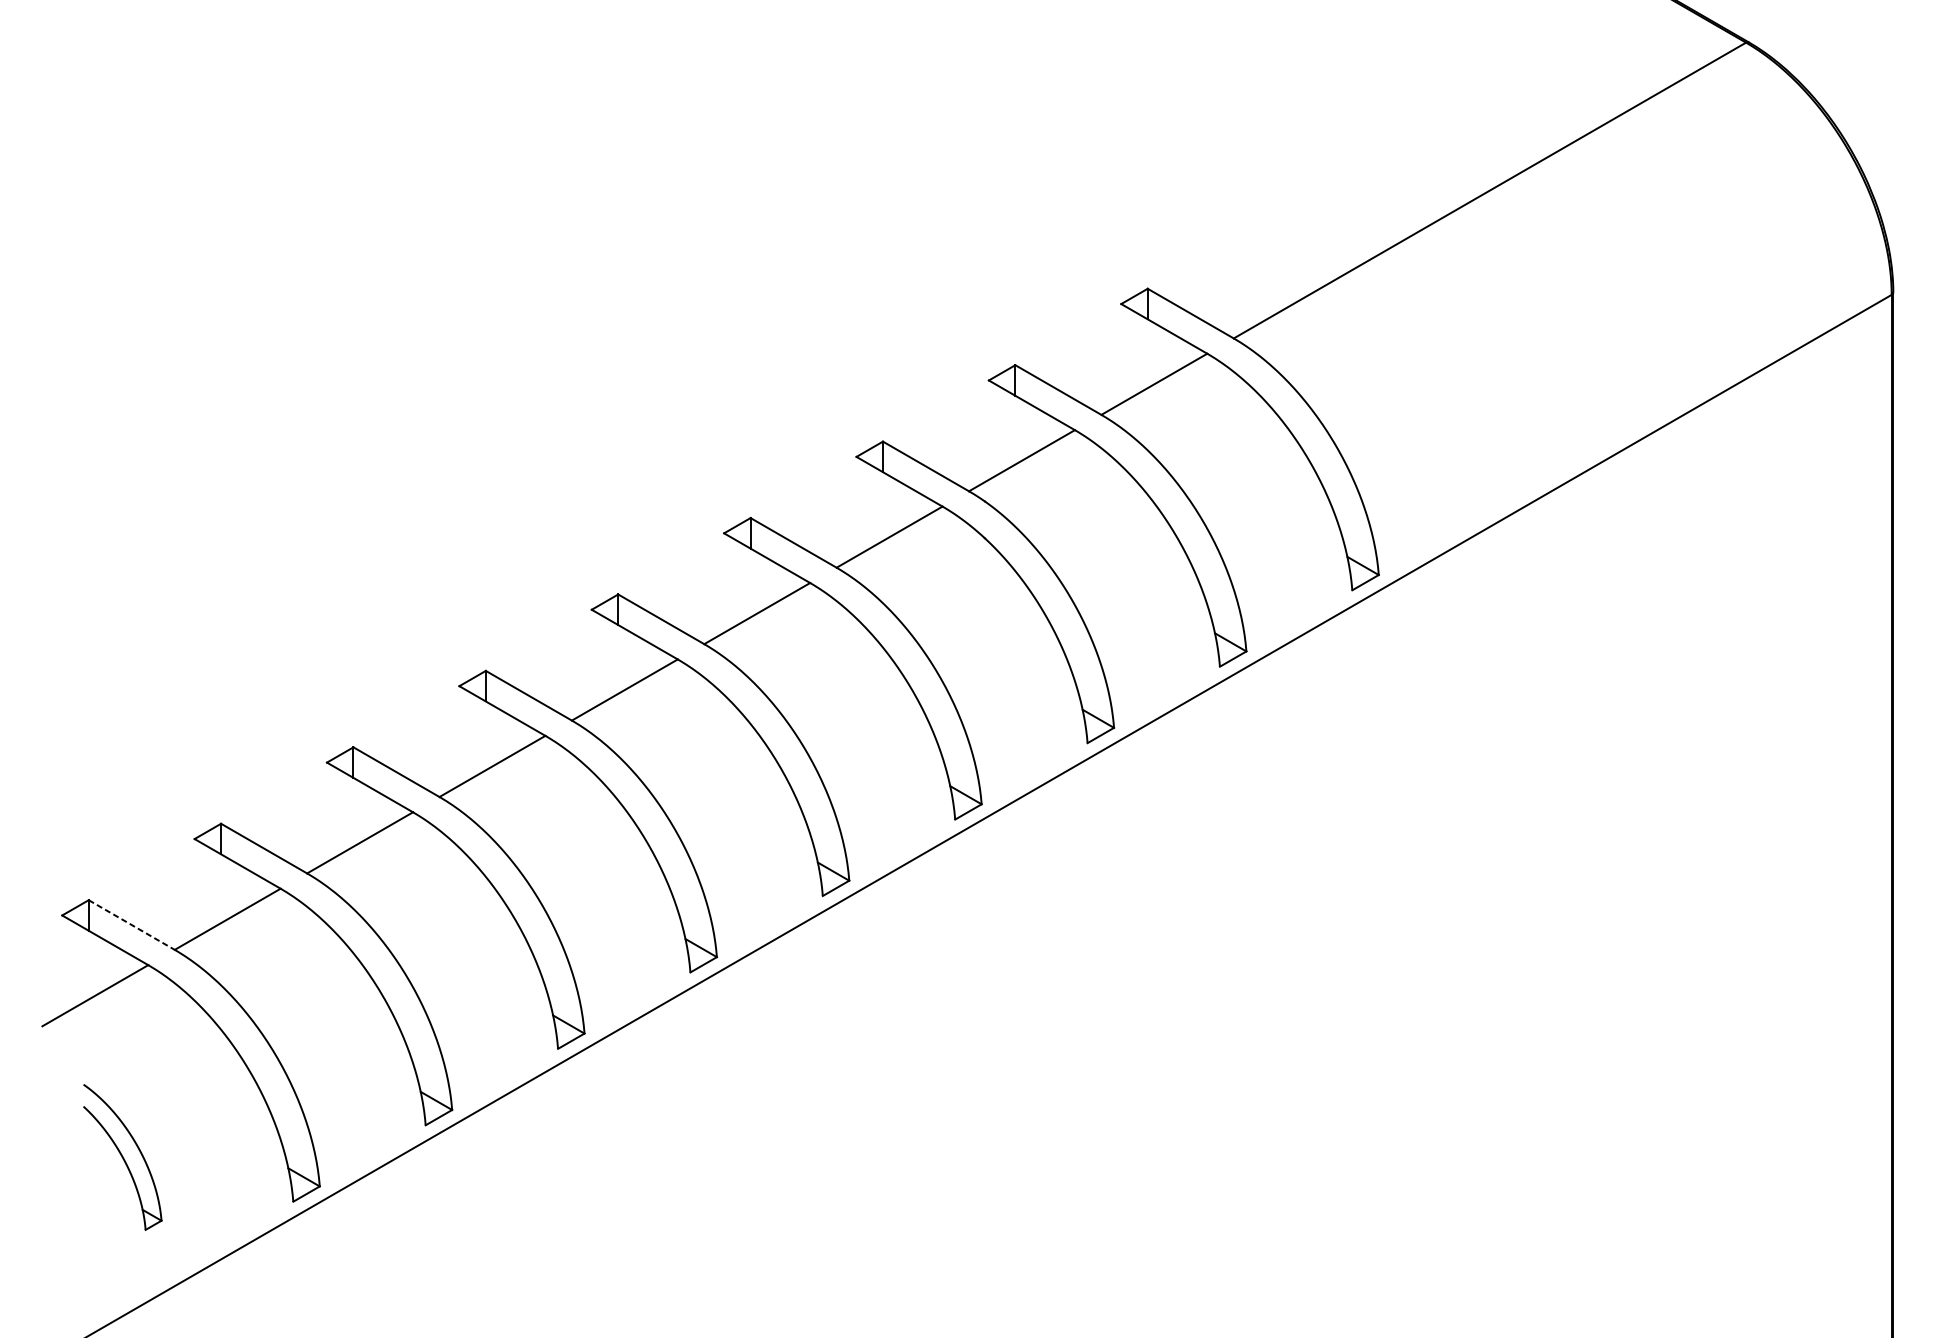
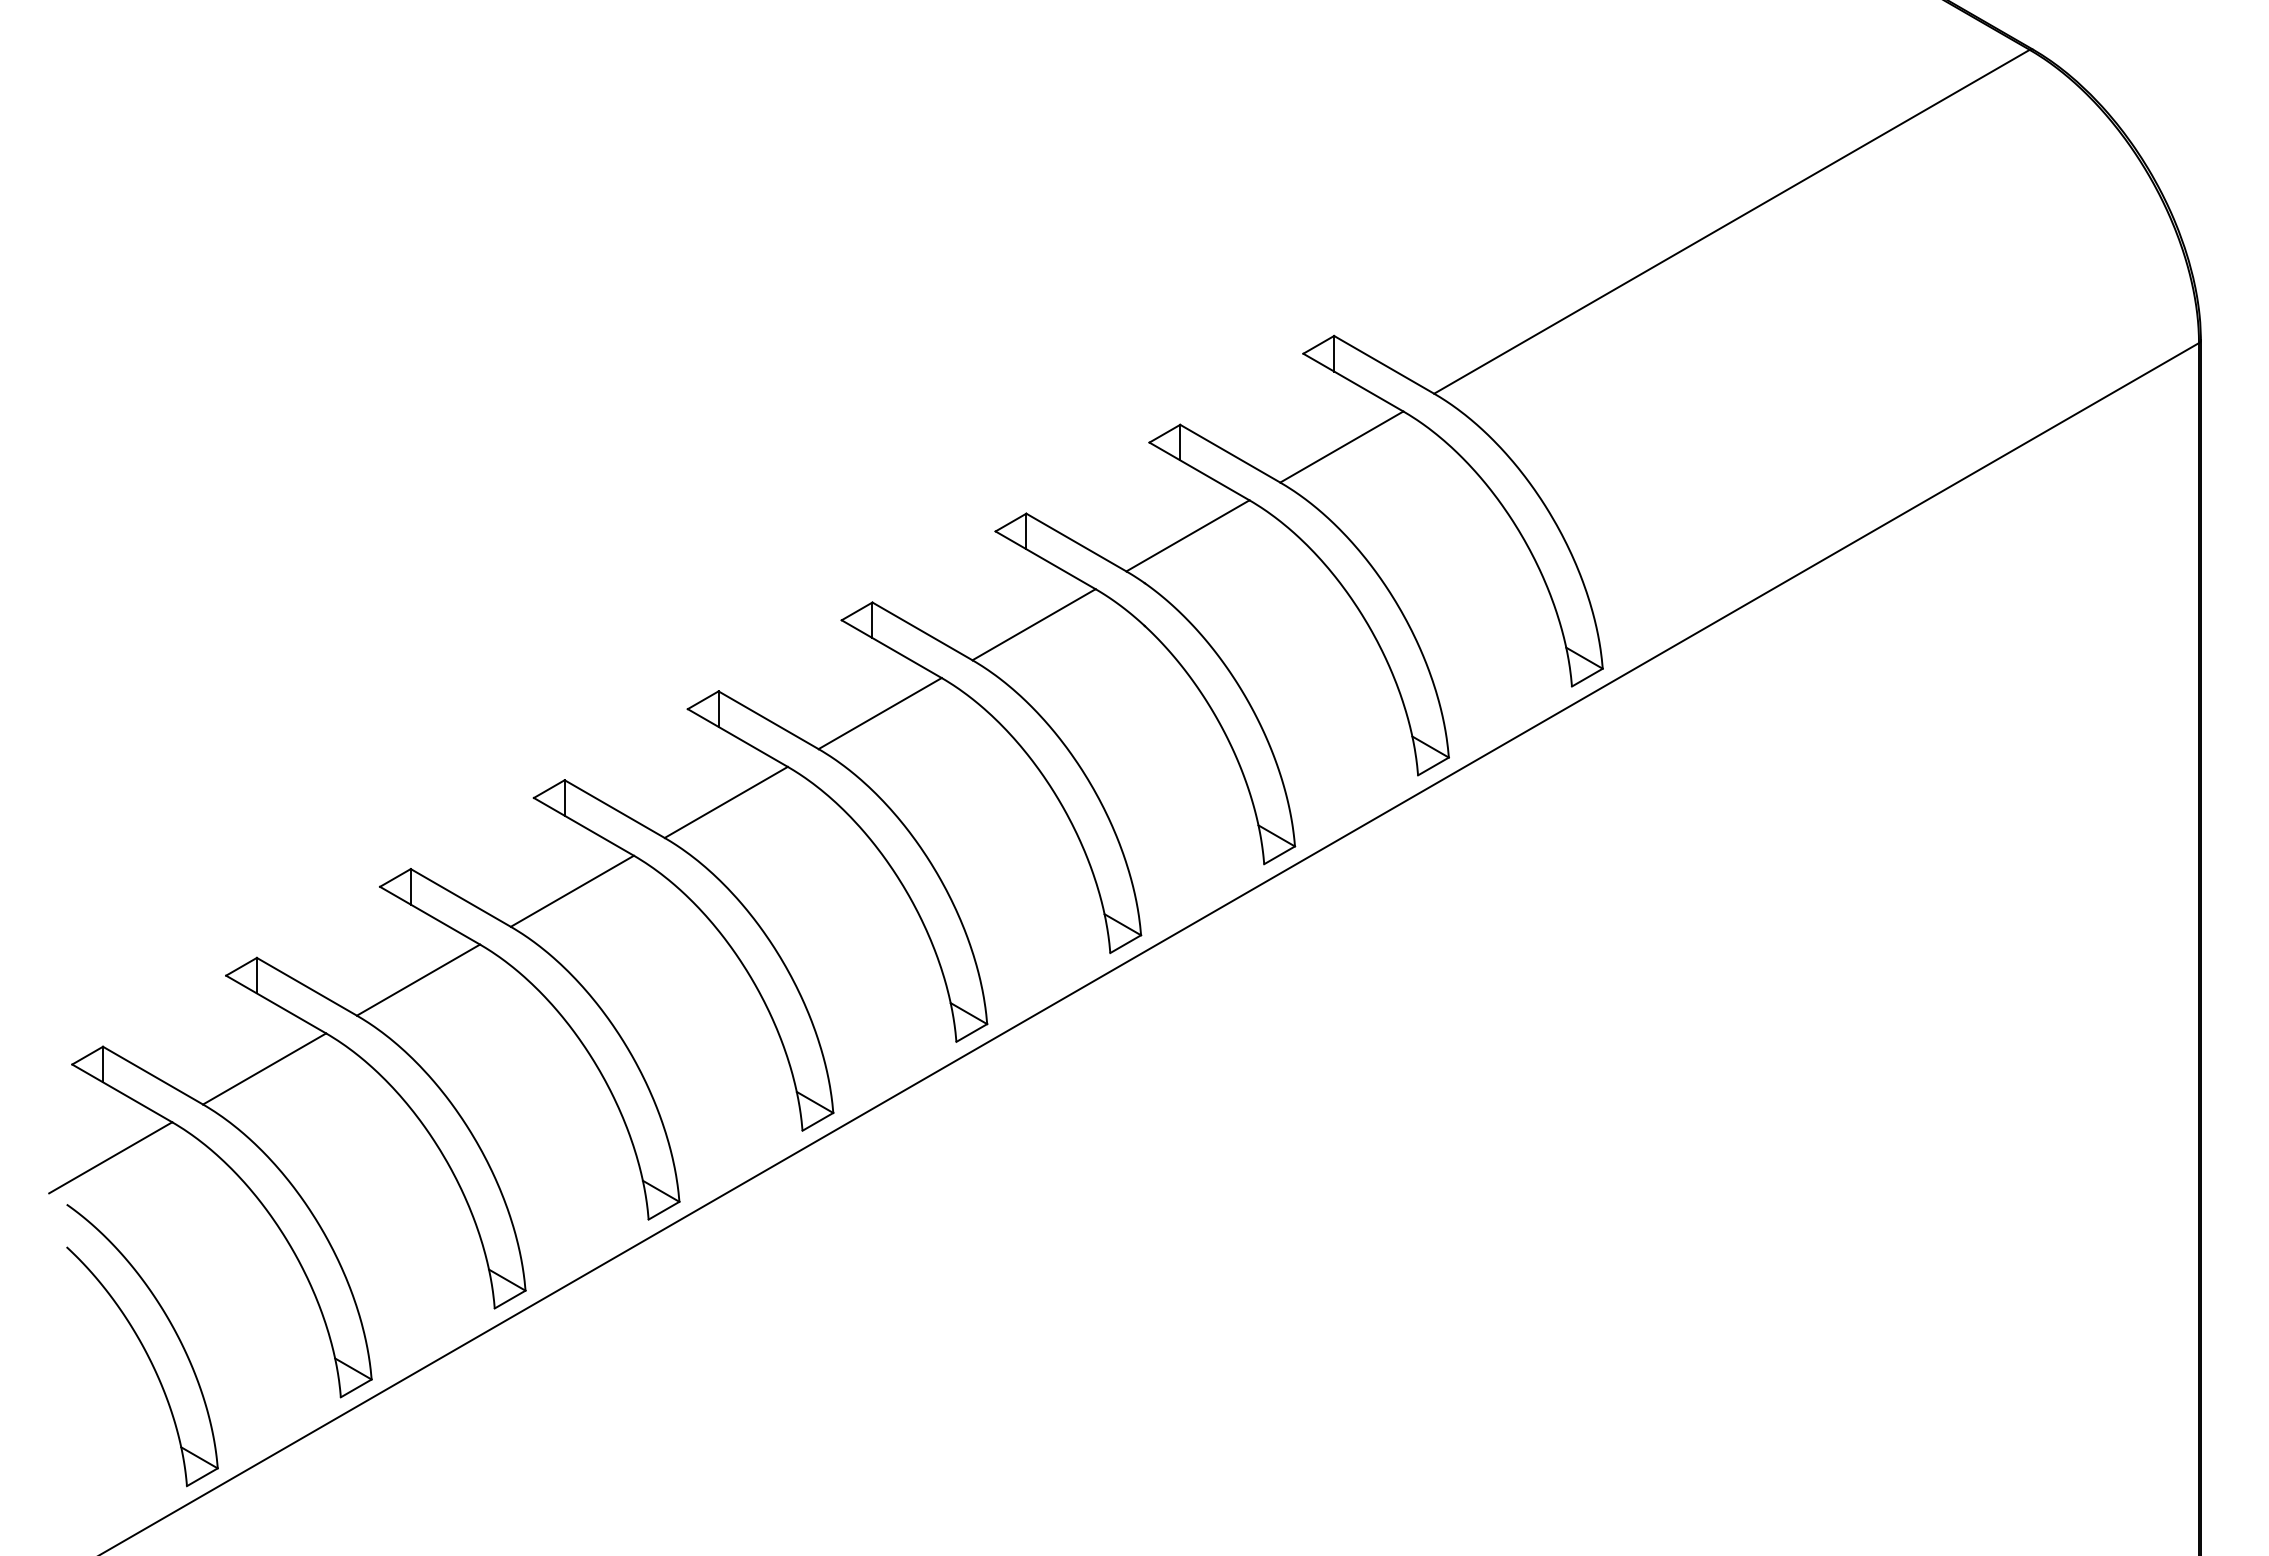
line: (132, 924) -> (153, 1075), dashed -> solid
part: (122, 1157) -> (142, 1345), size x1.67

